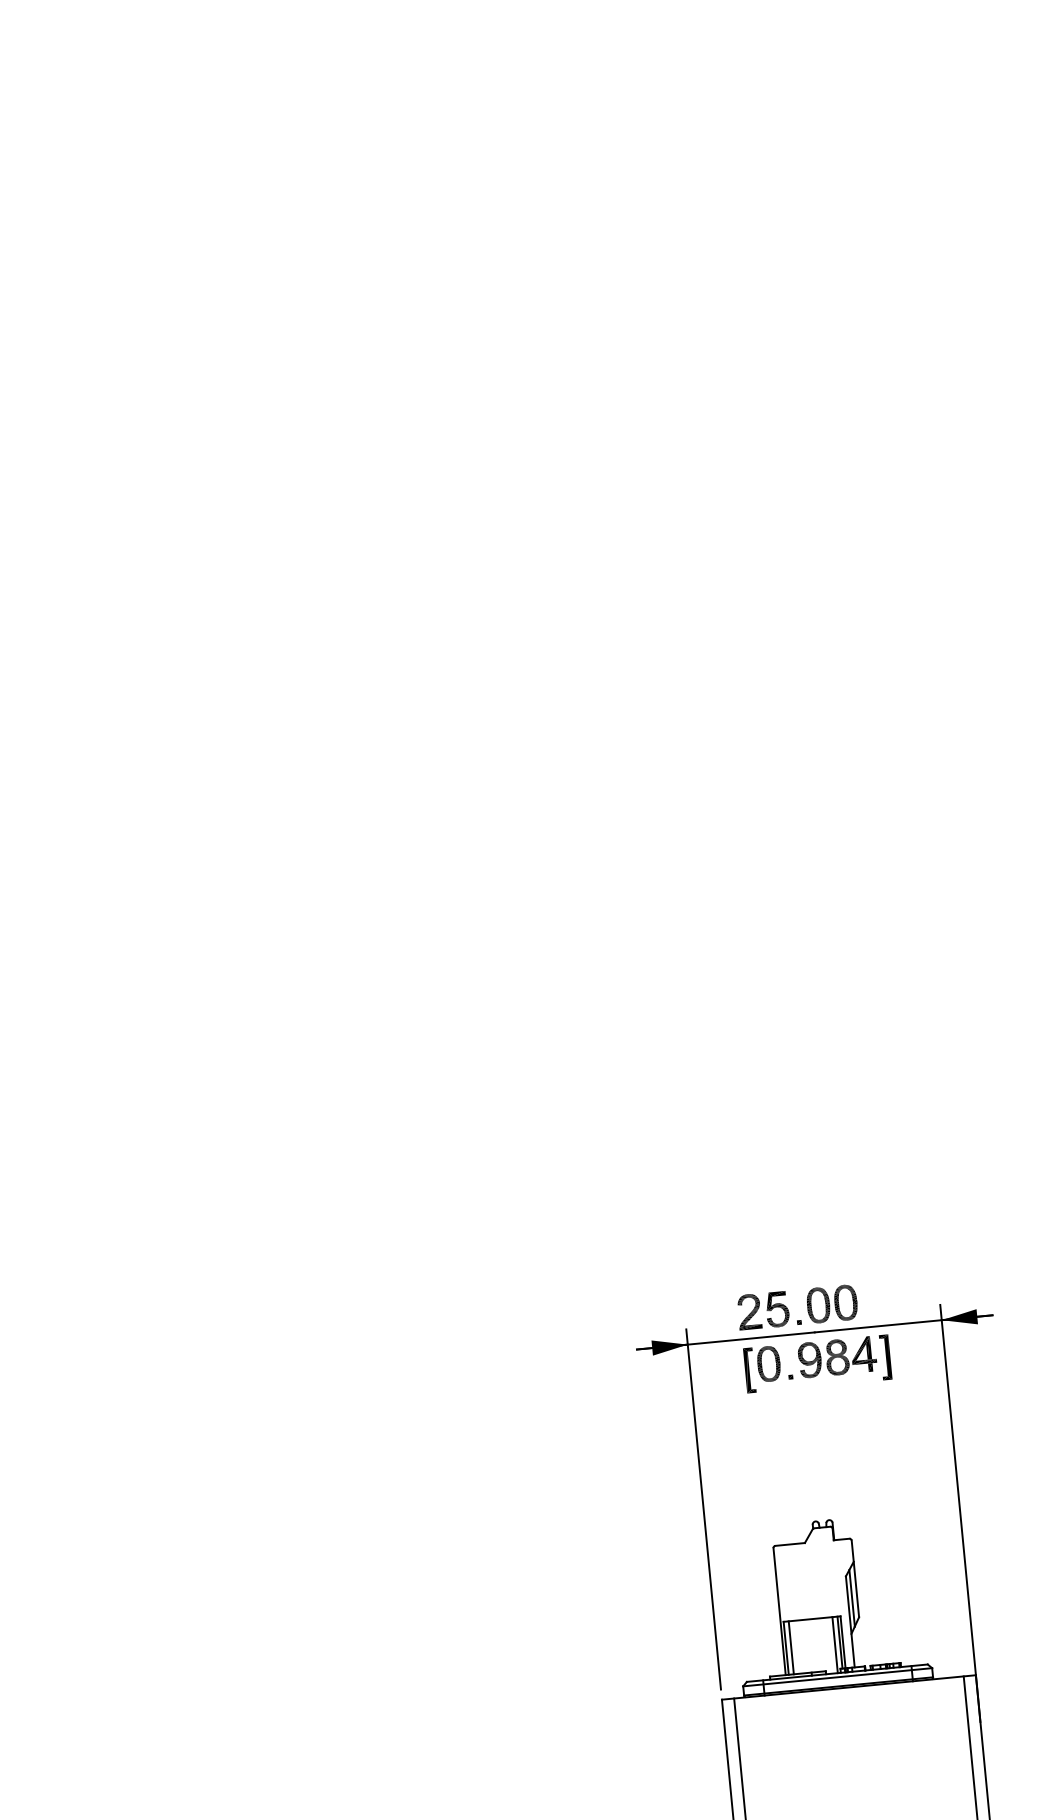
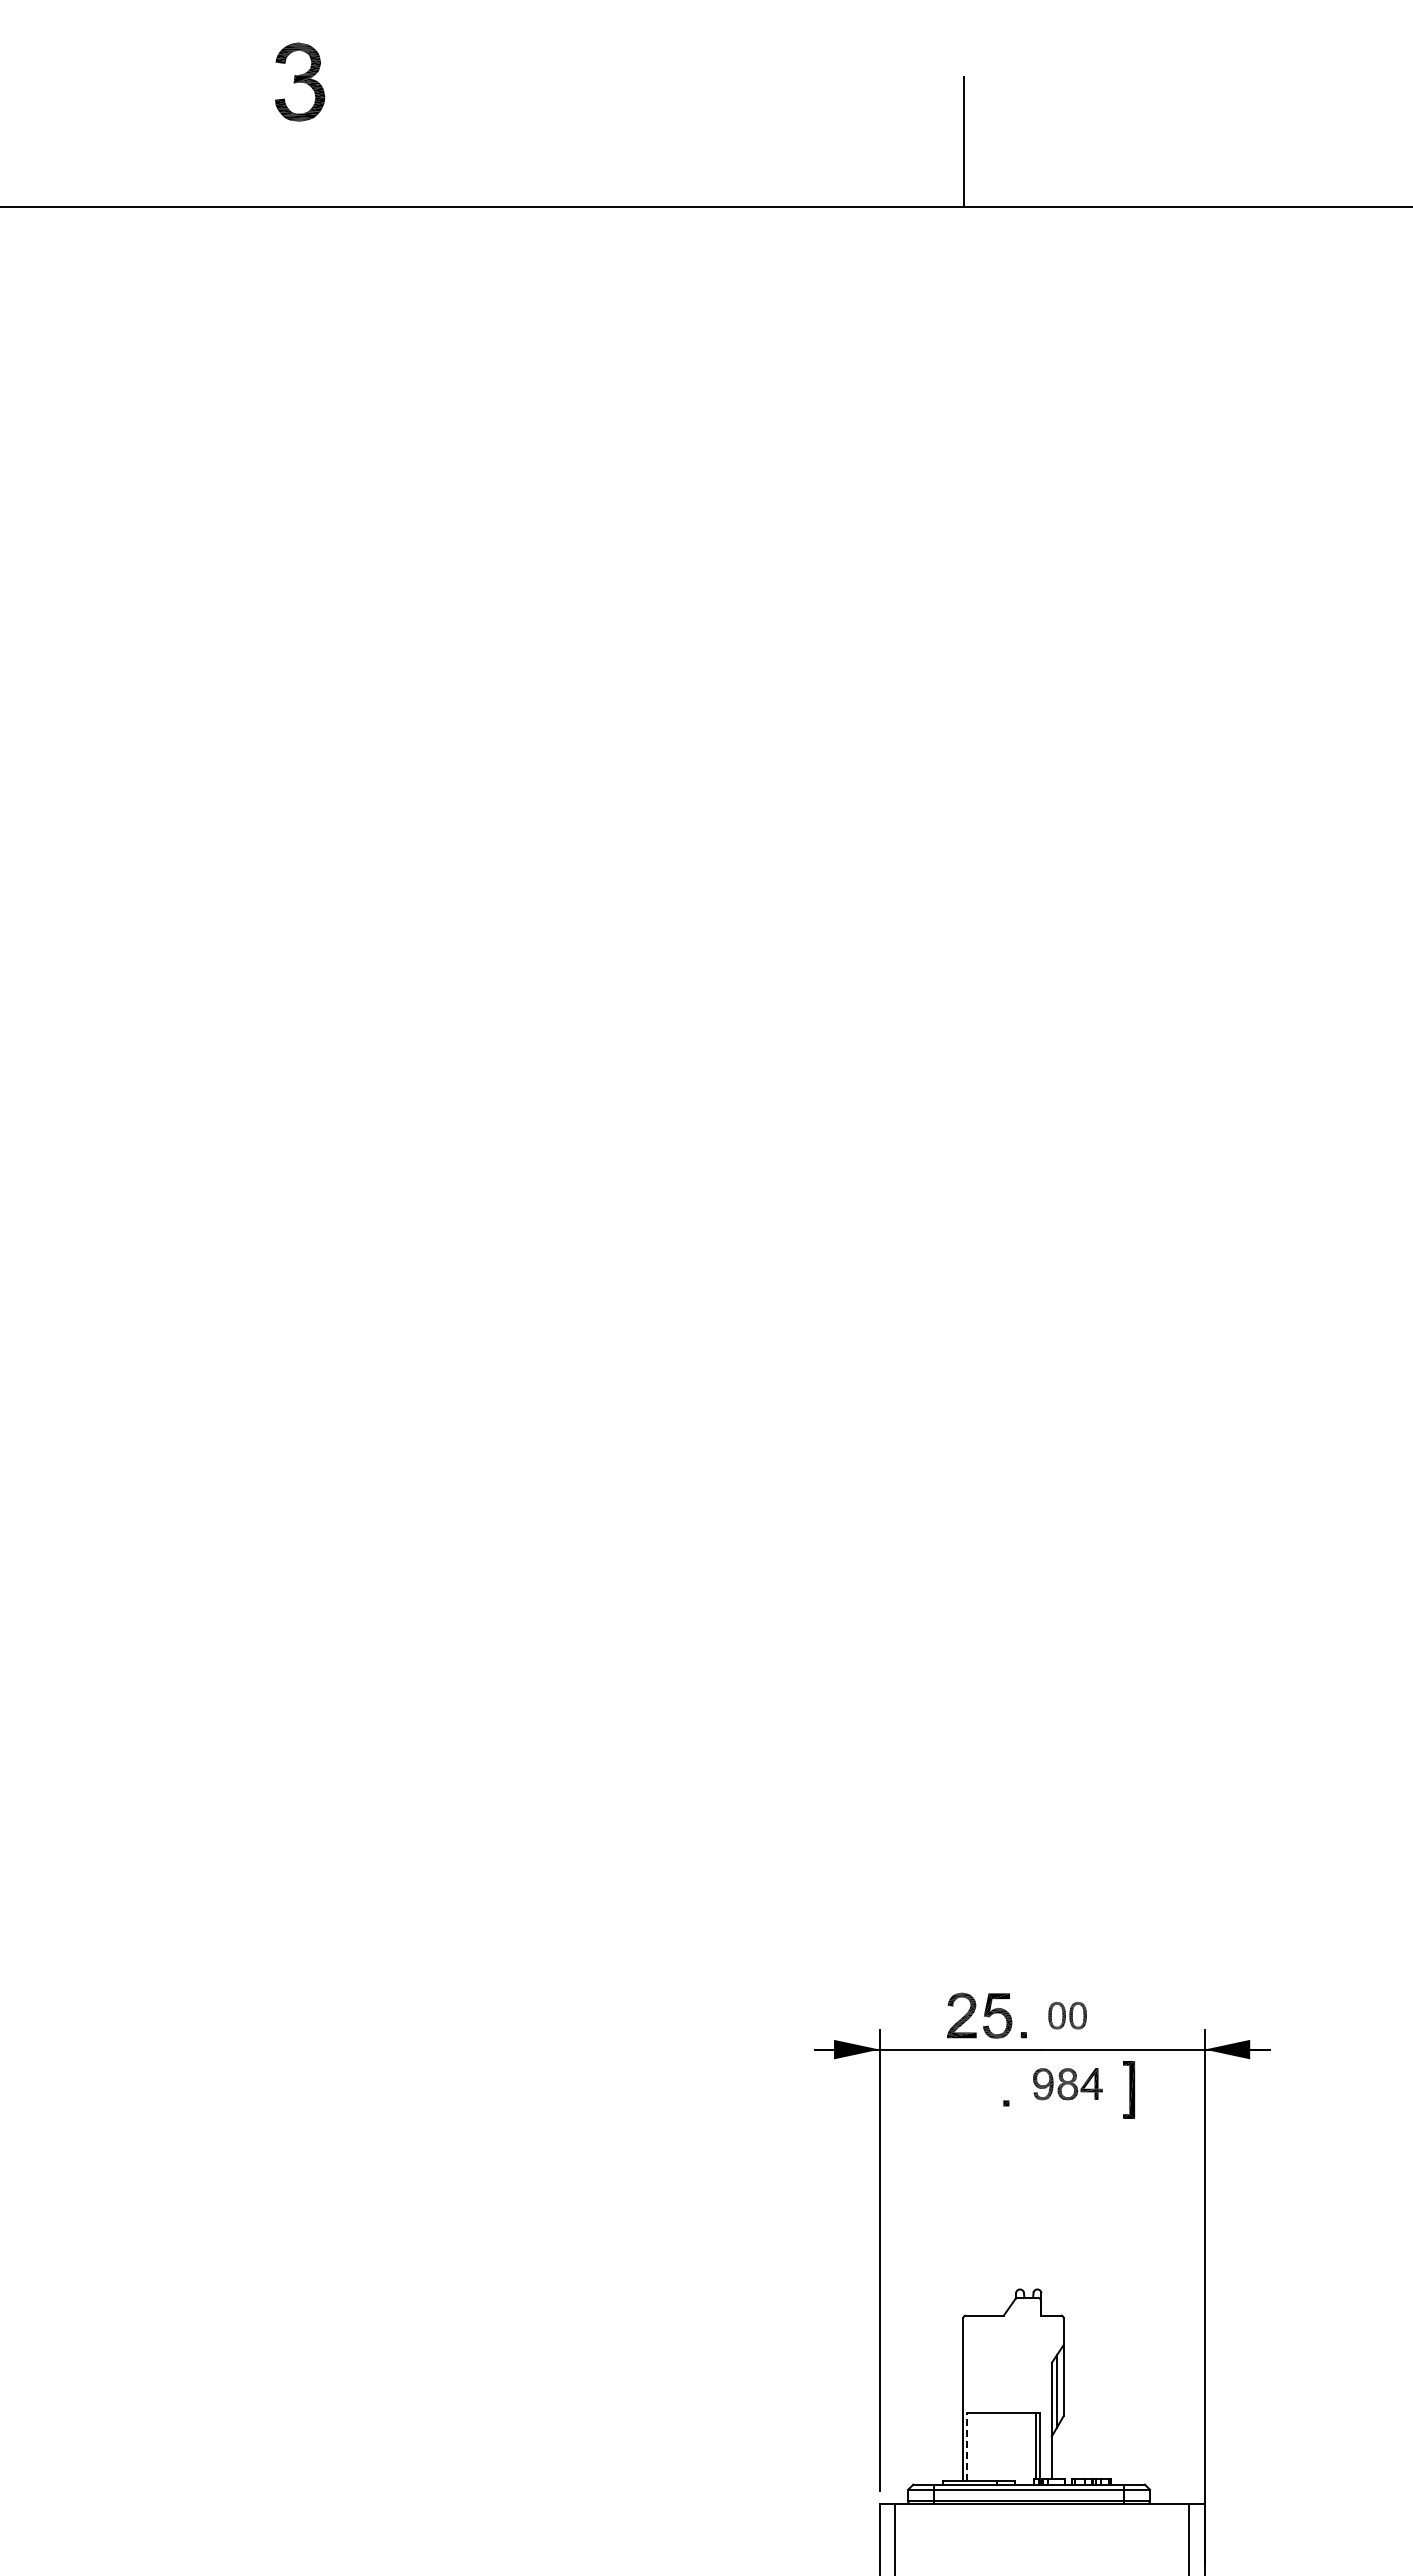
part: (832, 1303) -> (1067, 2015), size x0.6
part: (837, 1357) -> (1067, 2084), size x0.7
part: (762, 1368) -> (971, 2089), removed
line: (834, 1644) -> (1029, 2448), removed
line: (791, 1647) -> (973, 2446), removed
line: (786, 1648) -> (967, 2446), solid -> dashed

